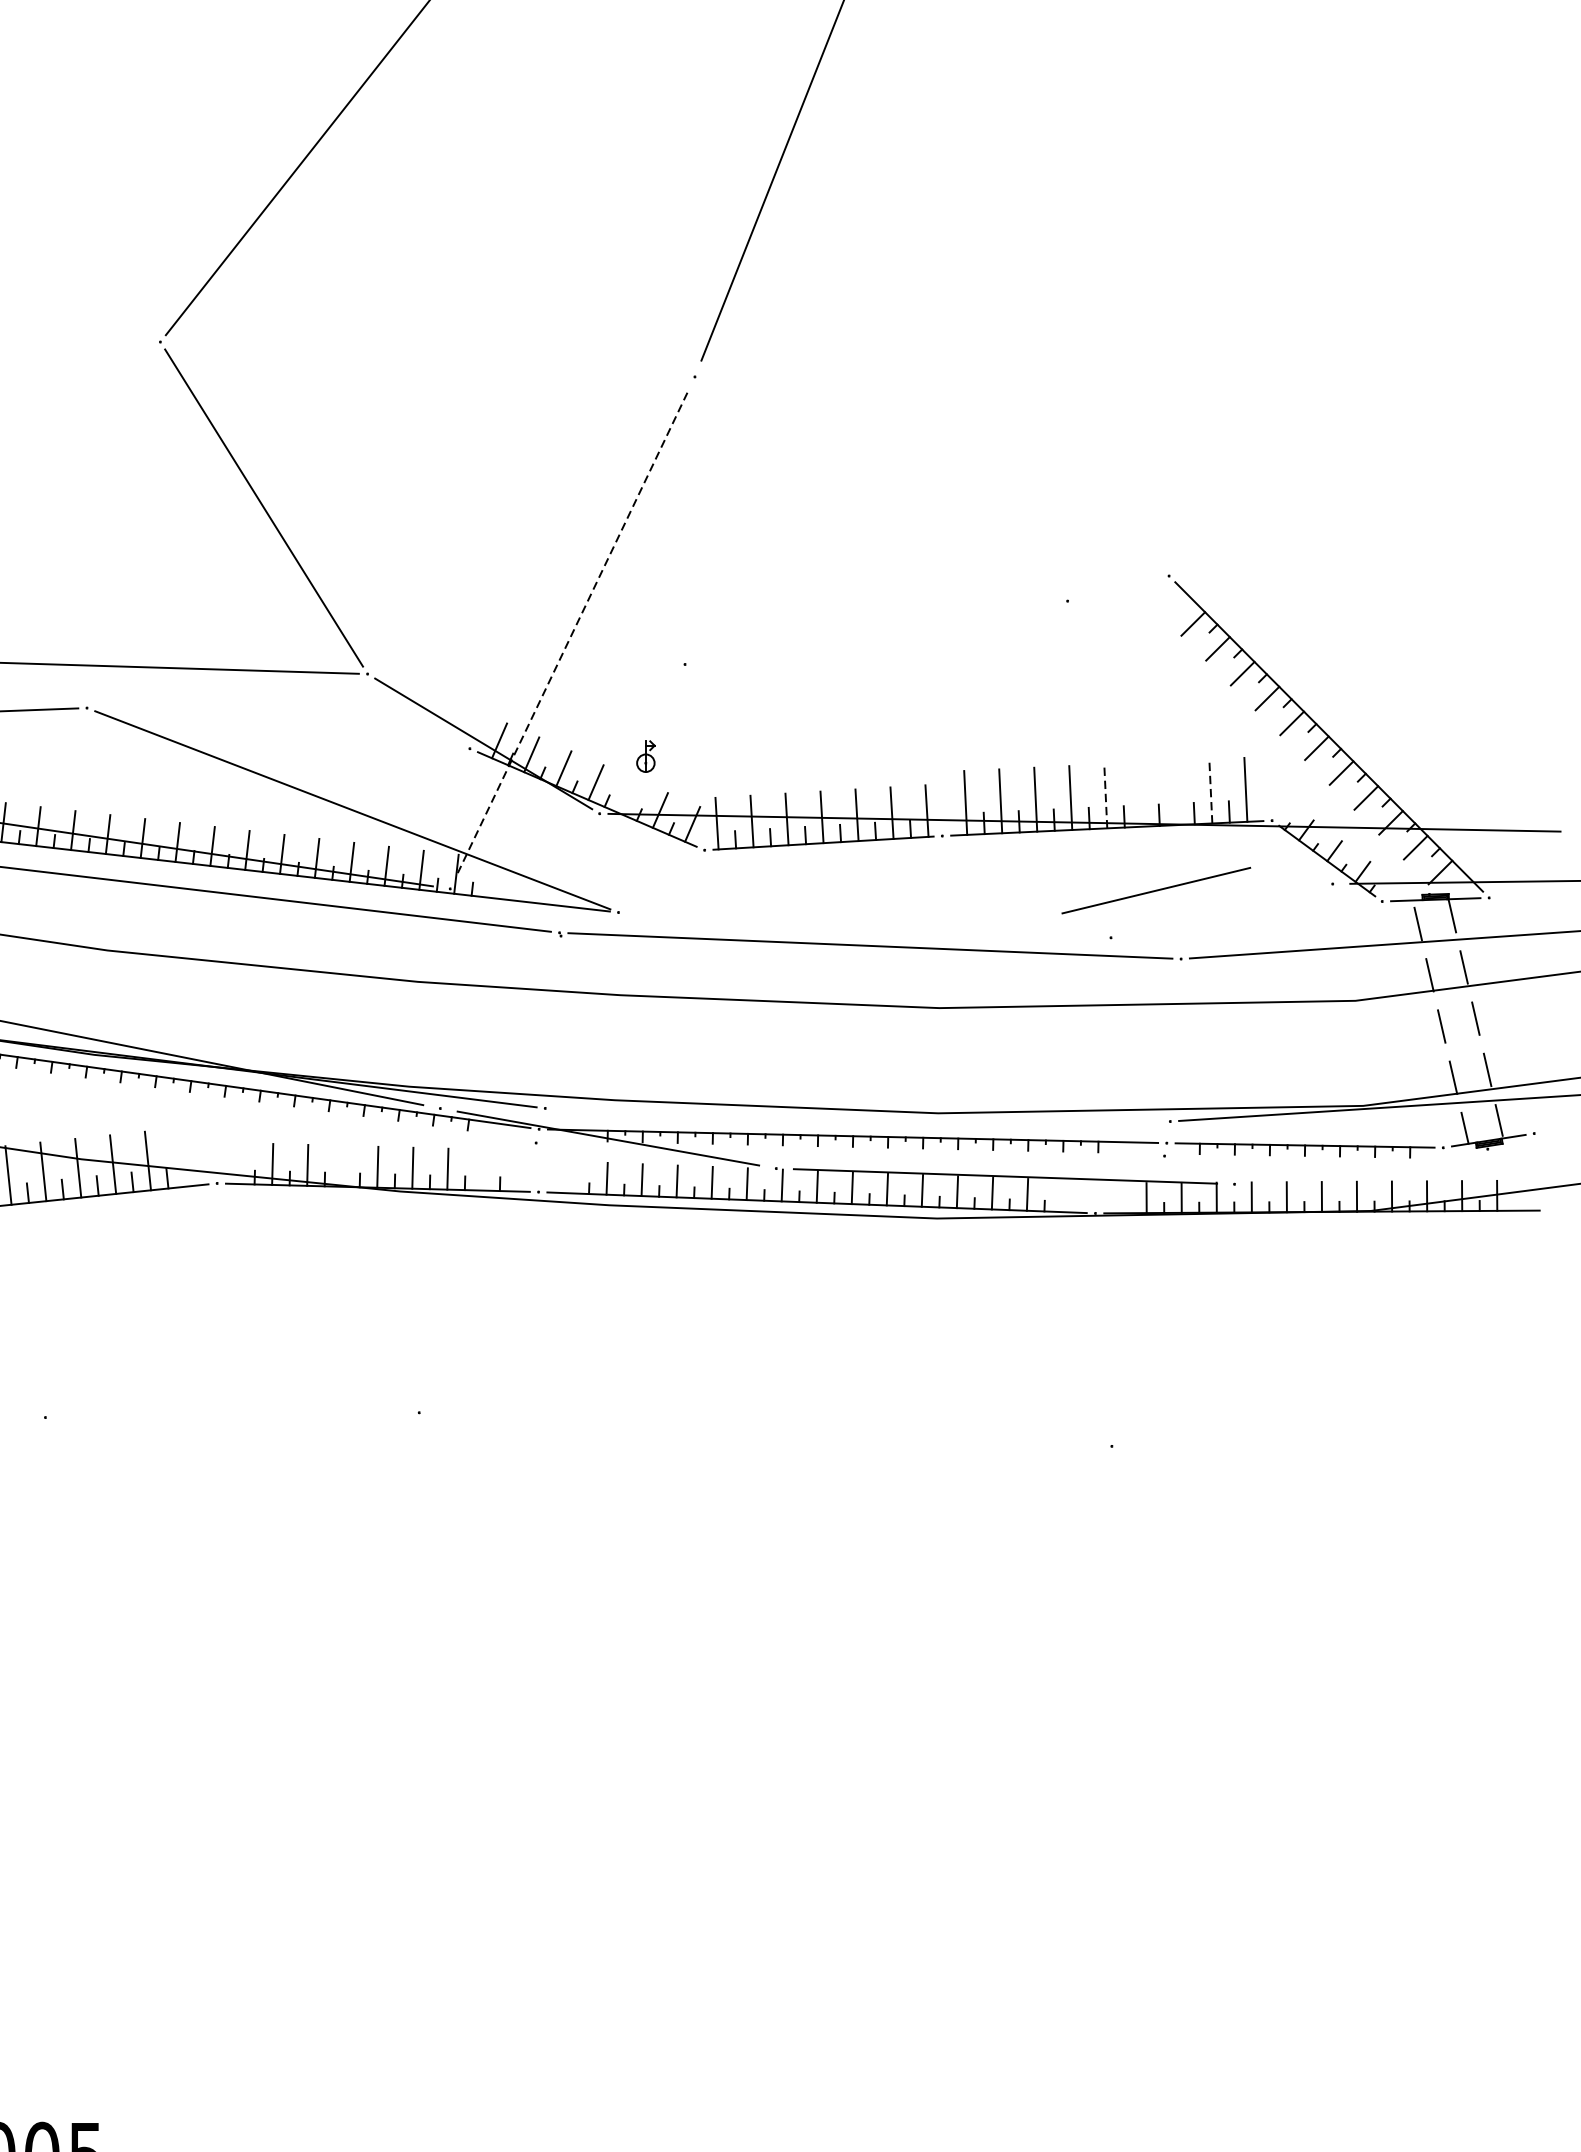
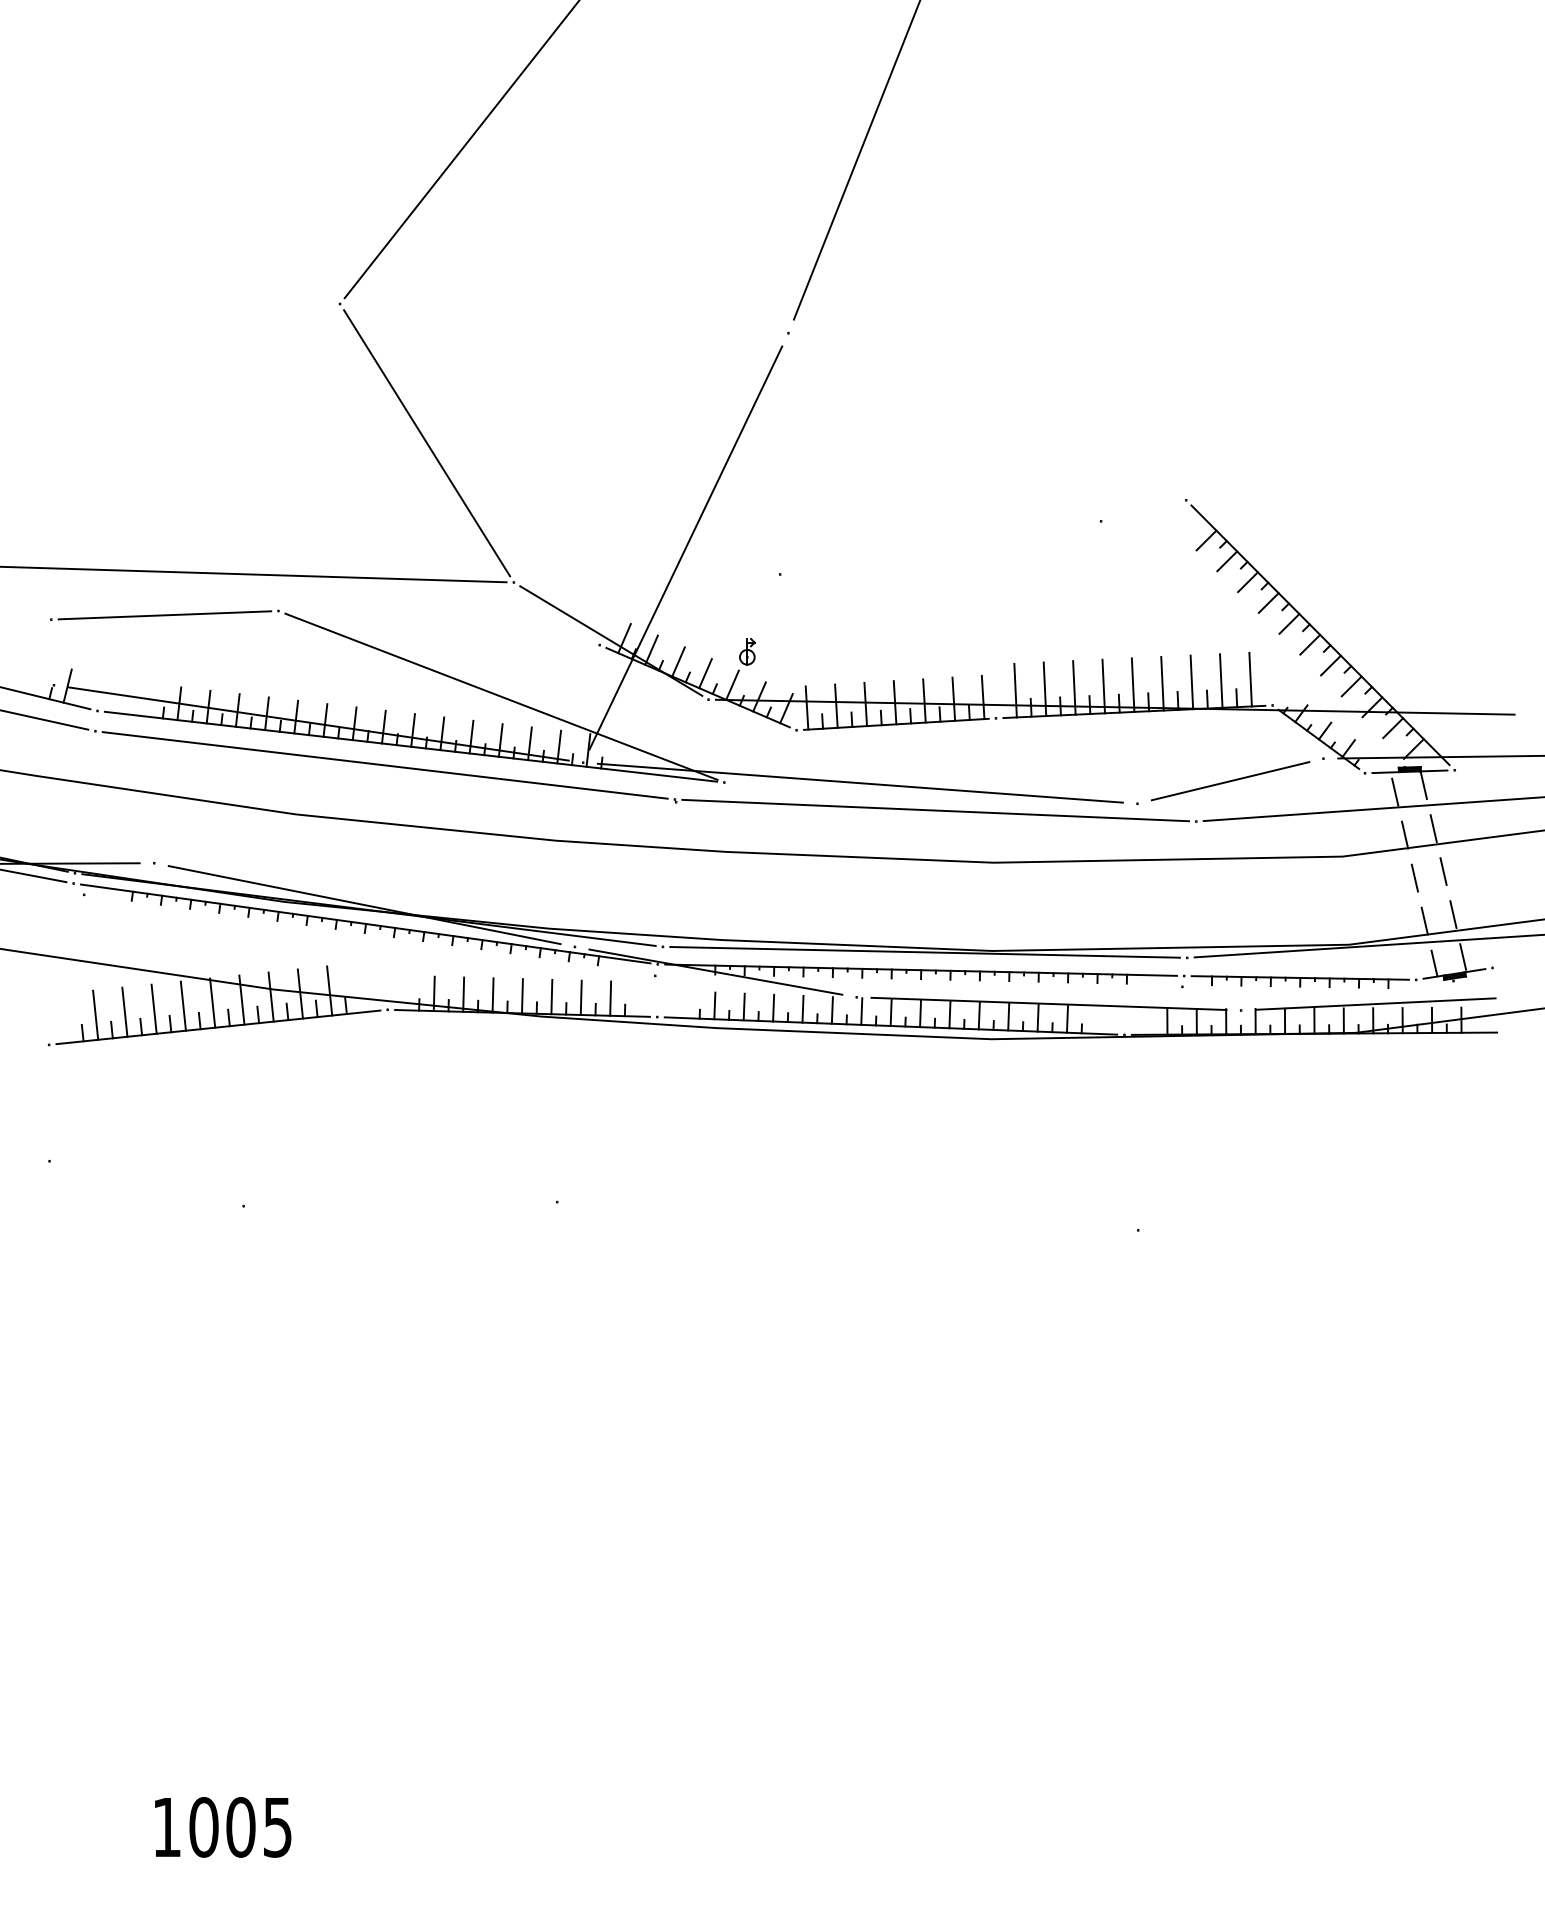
line: (572, 633) -> (685, 548), dashed -> solid
line: (1211, 792) -> (1221, 681), dashed -> solid
line: (1175, 793) -> (1191, 682), added
line: (1140, 794) -> (1162, 683), added
line: (628, 795) -> (732, 684), added
line: (1106, 796) -> (1133, 685), dashed -> solid
line: (1156, 891) -> (1230, 781), moved
line: (779, 912) -> (859, 782), added
line: (857, 1115) -> (924, 952), added
line: (342, 1166) -> (492, 995), added
line: (482, 1169) -> (610, 998), added
line: (1394, 1175) -> (1375, 1003), added

